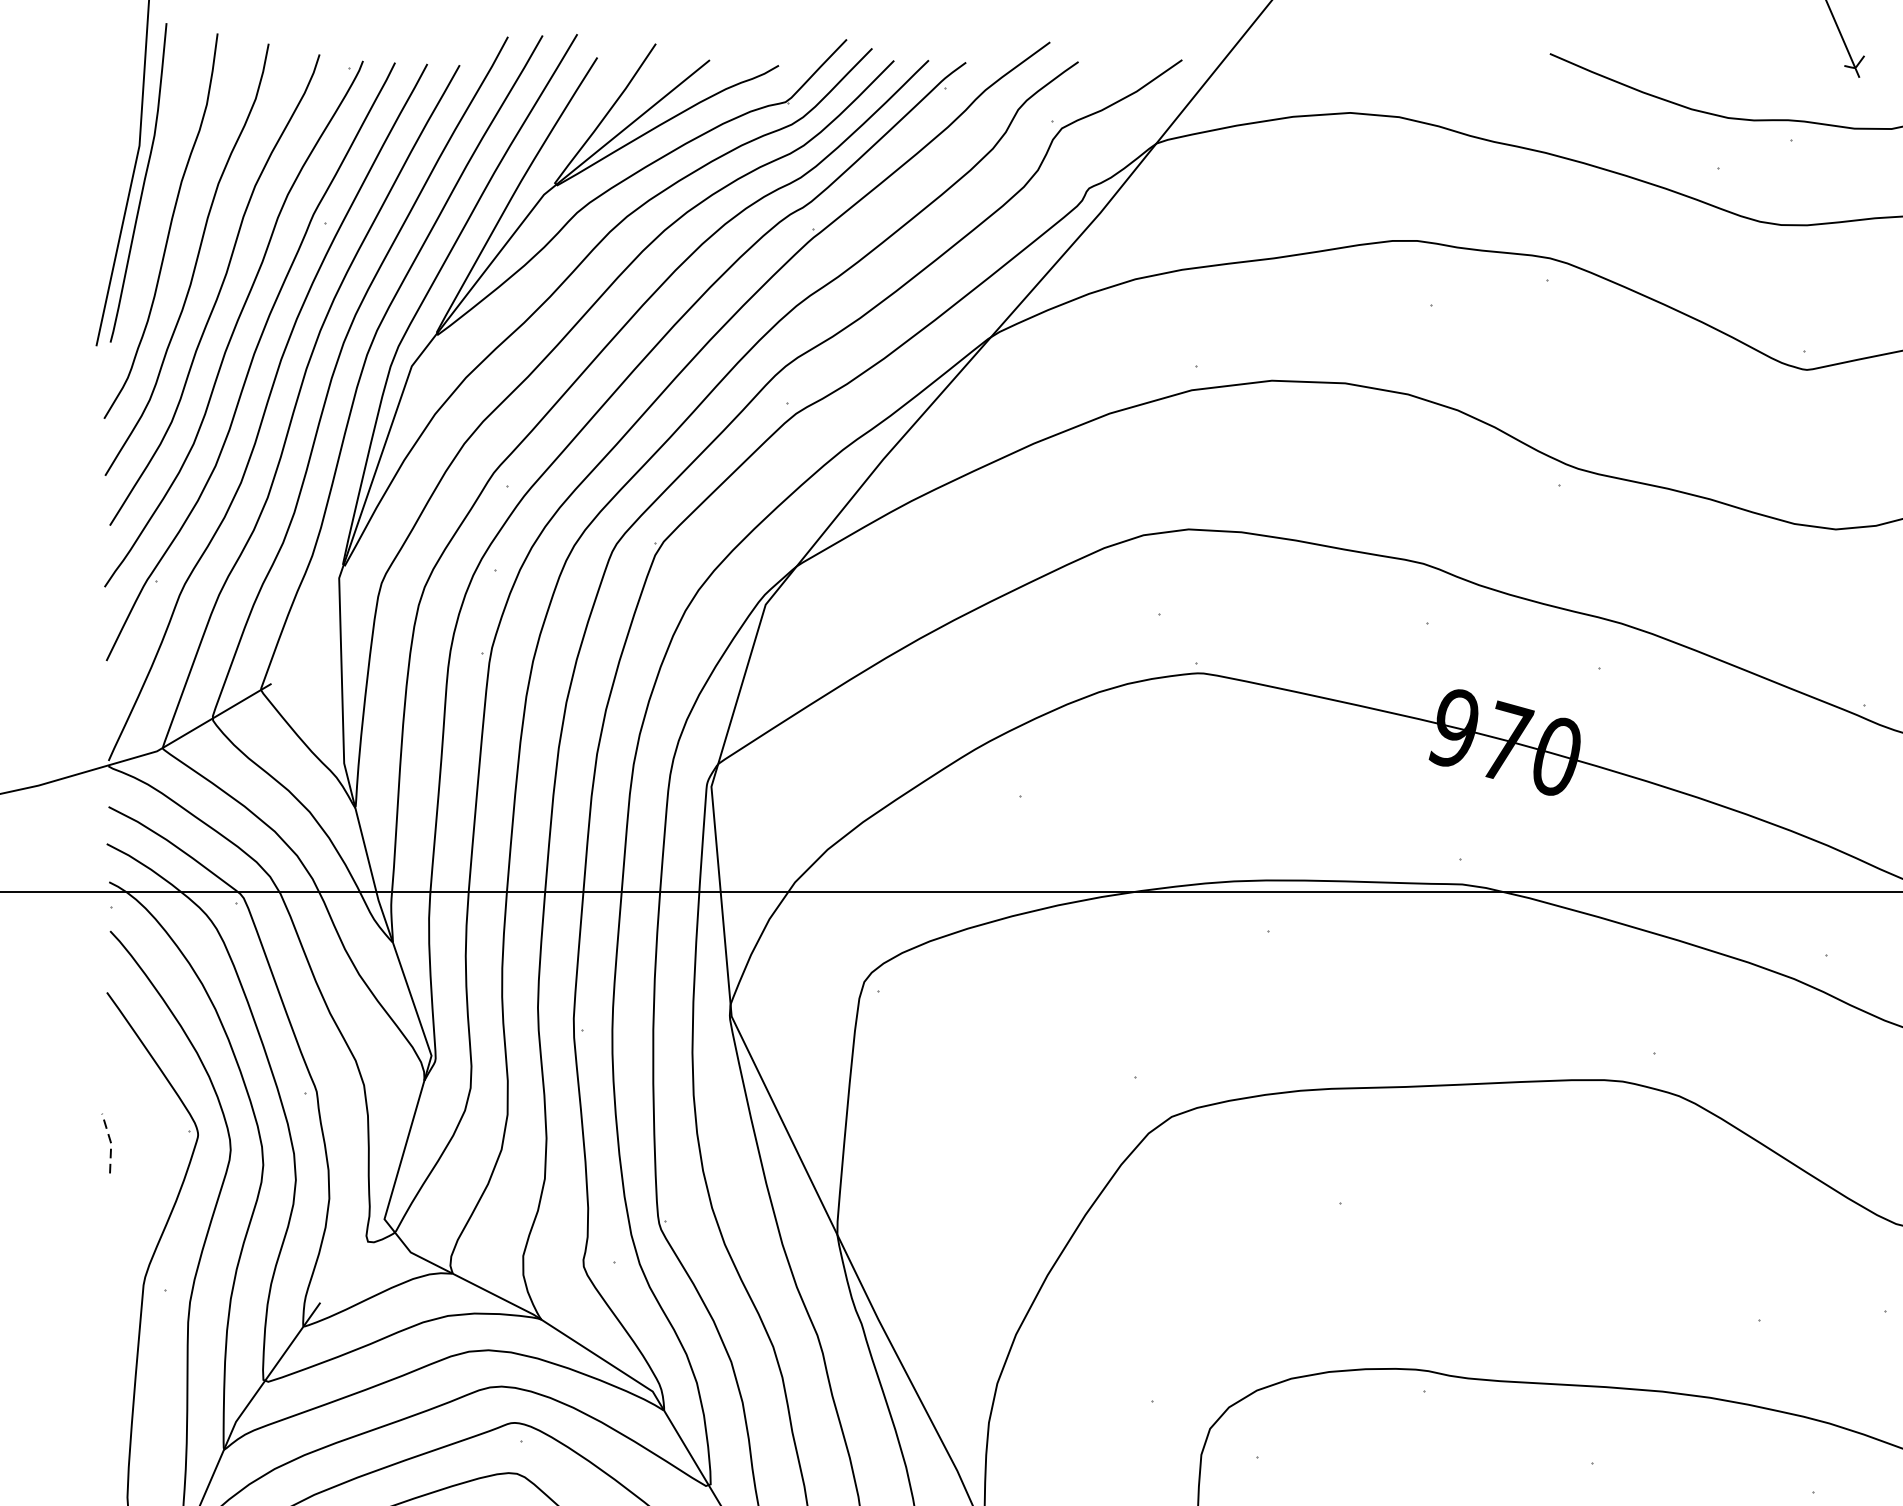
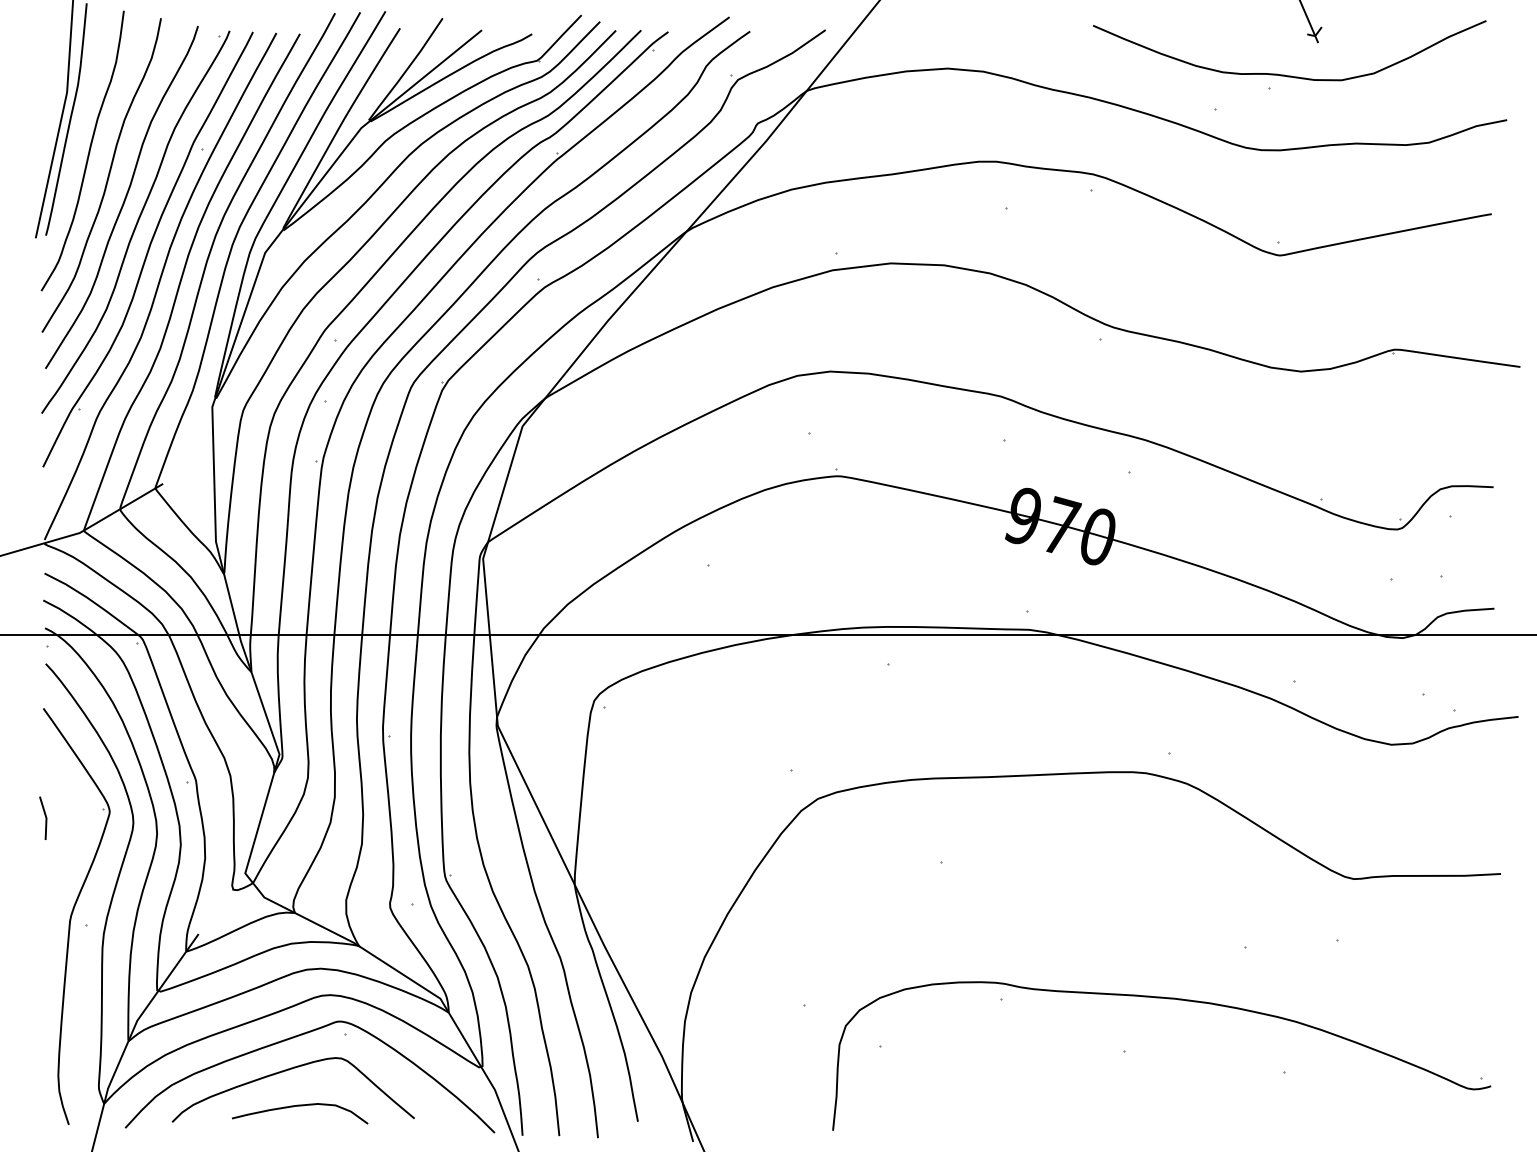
line: (111, 1143) -> (46, 818), dashed -> solid

